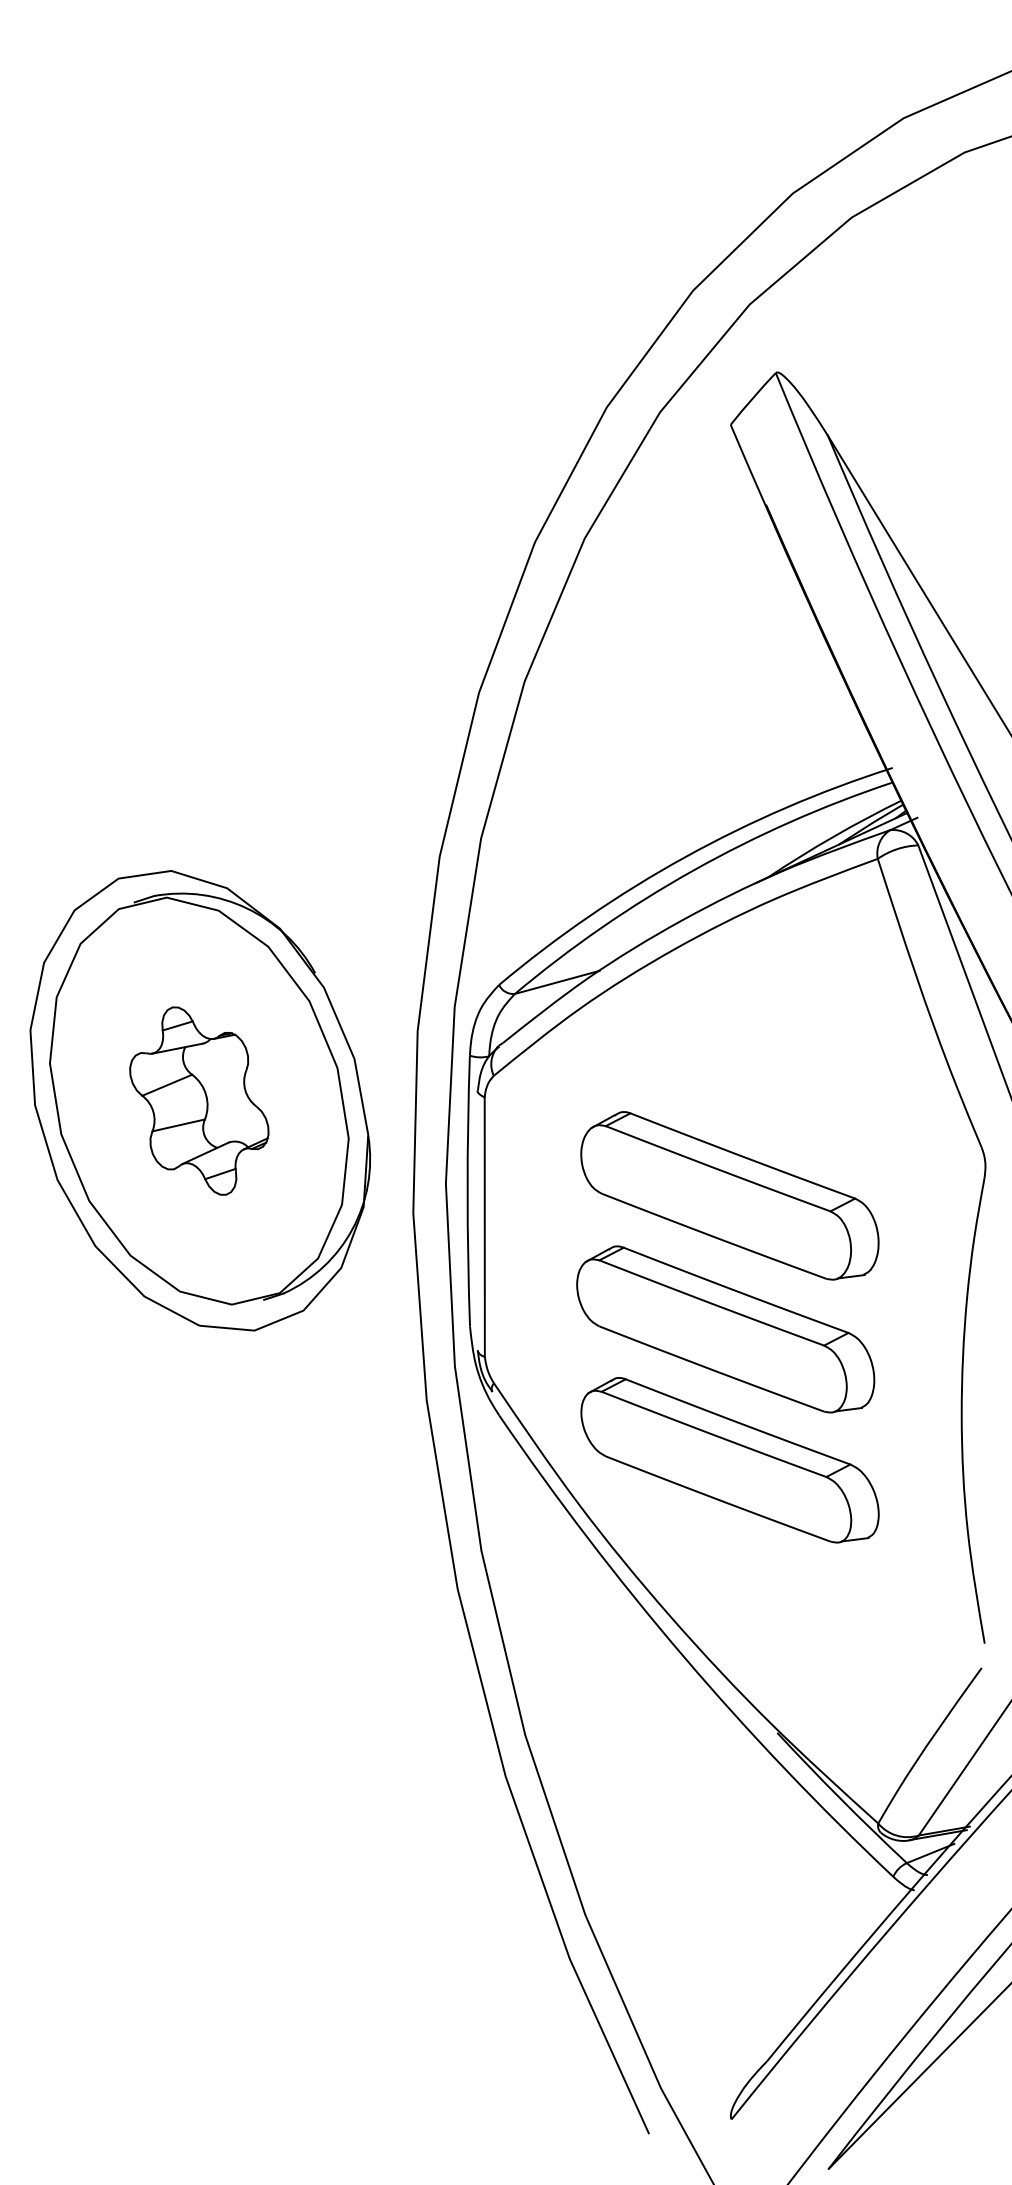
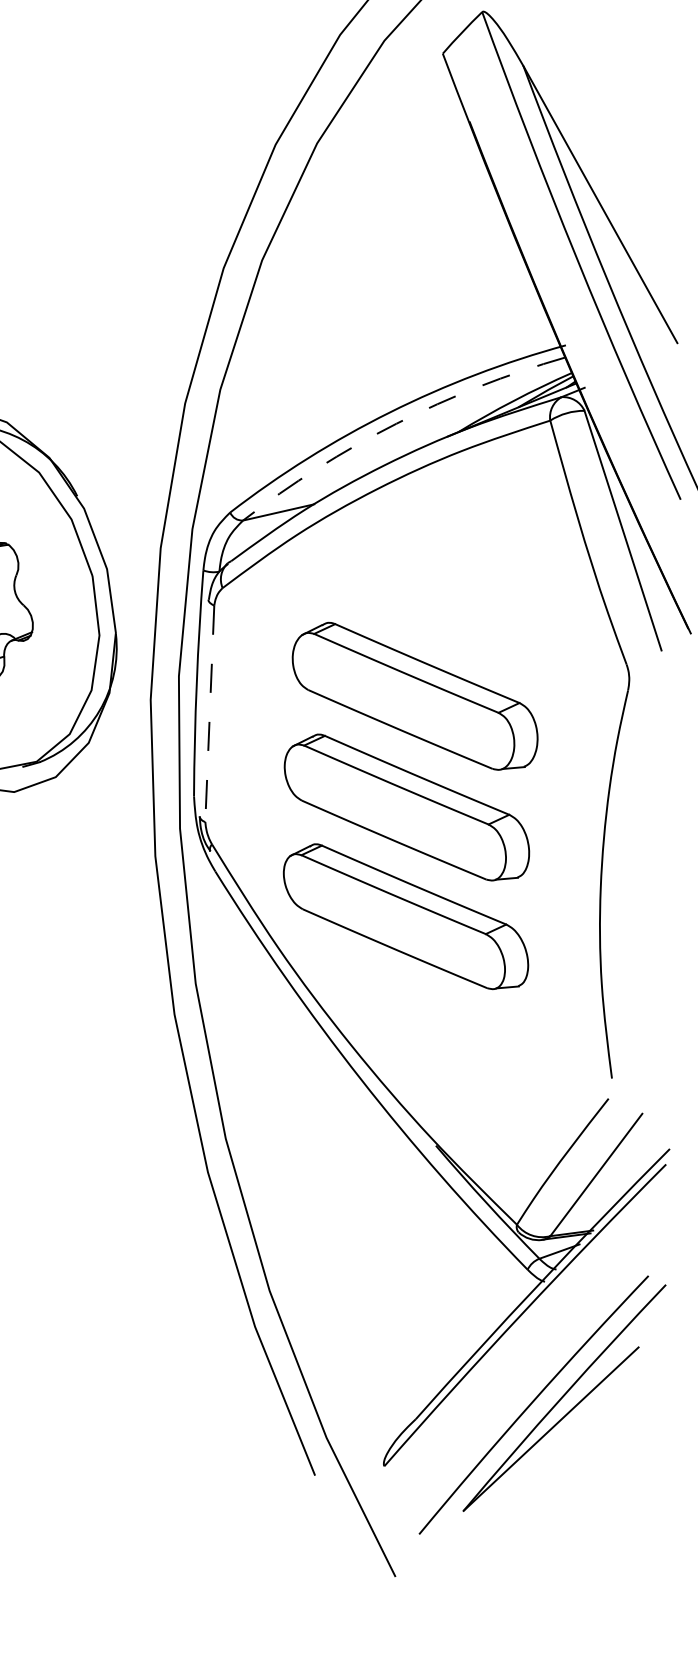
arc: (693, 870) -> (396, 423), solid -> dashed
line: (484, 1227) -> (209, 714), solid -> dashed

